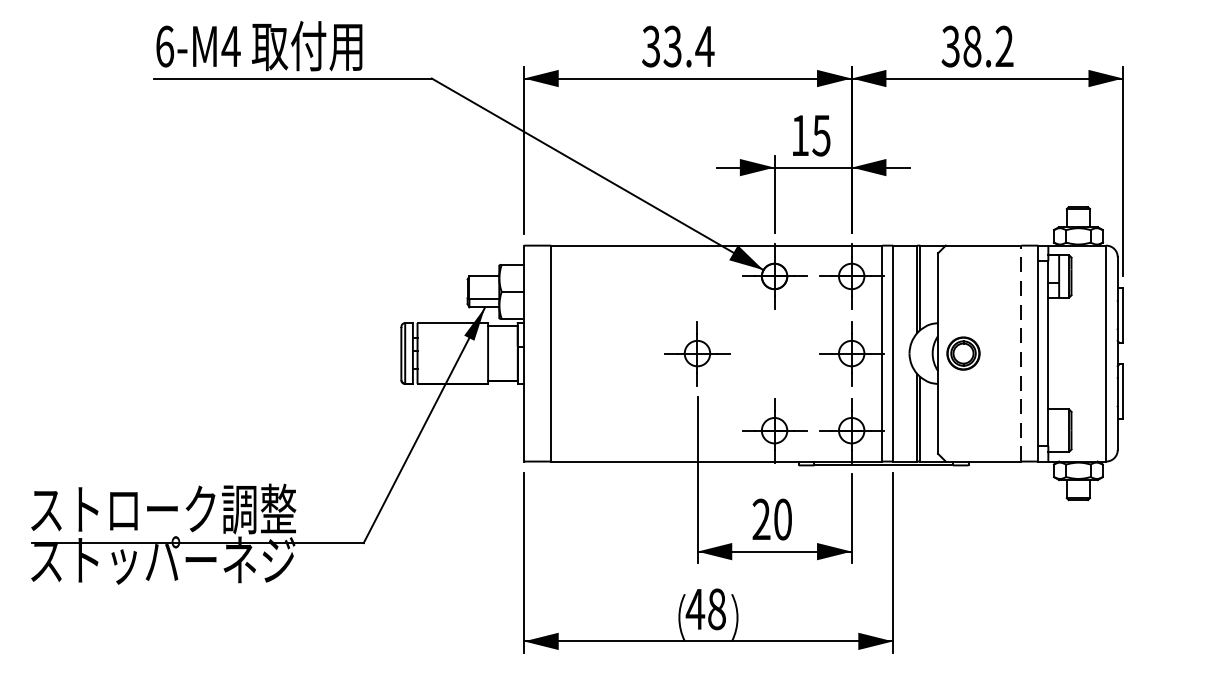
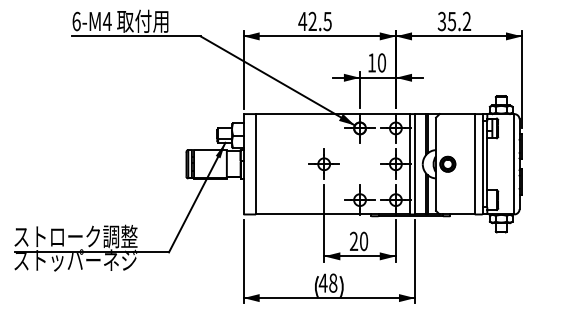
text: (971, 44) -> (451, 20), 38.2 -> 35.2
text: (678, 46) -> (315, 21), 33.4 -> 42.5
text: (820, 134) -> (381, 62), 15 -> 10
line: (1020, 351) -> (474, 163), dashed -> solid

